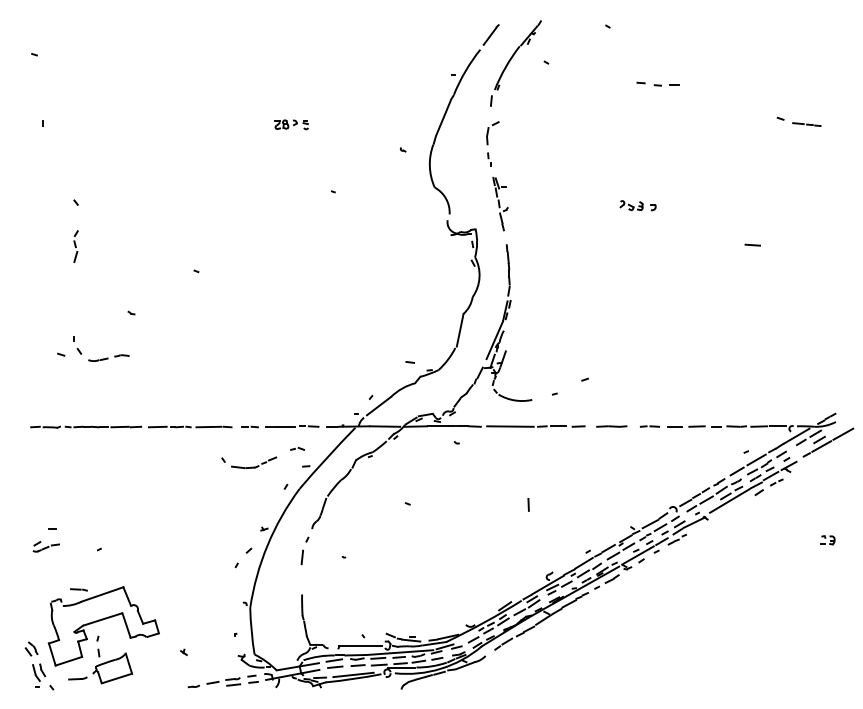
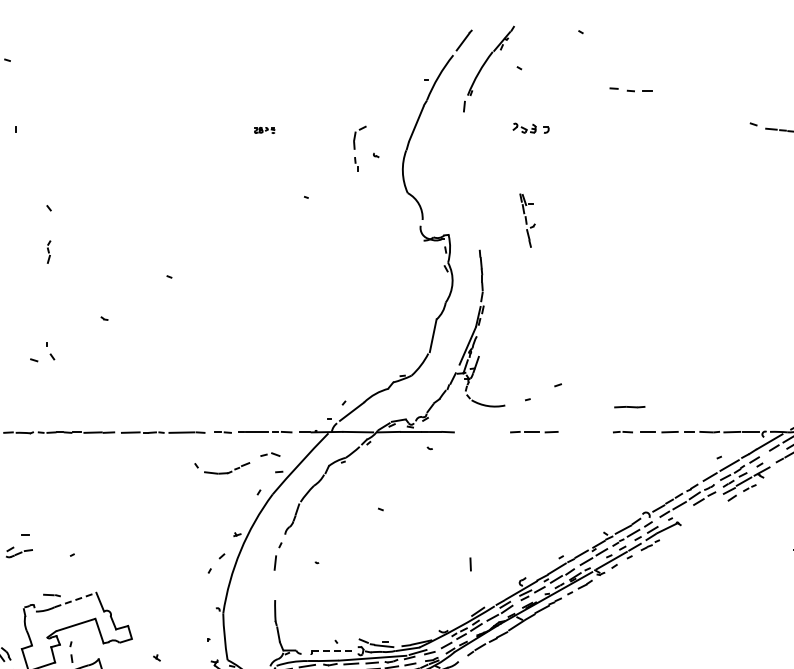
part: (291, 124) -> (264, 130), size x0.6
part: (492, 143) -> (359, 148), moved
part: (500, 204) -> (527, 221), moved
part: (637, 205) -> (530, 128), moved
line: (752, 244) -> (725, 250), removed
part: (75, 246) -> (48, 252), size x0.7
part: (108, 357) -> (81, 363), removed
line: (409, 362) -> (382, 368), removed
line: (510, 426) -> (483, 432), removed
line: (611, 426) -> (629, 407), moved
part: (297, 448) -> (270, 454), size x1.4
line: (729, 500) -> (702, 506), removed
line: (528, 504) -> (470, 564), moved
line: (102, 594) -> (75, 600), solid -> dashed
line: (360, 645) -> (333, 651), solid -> dashed

